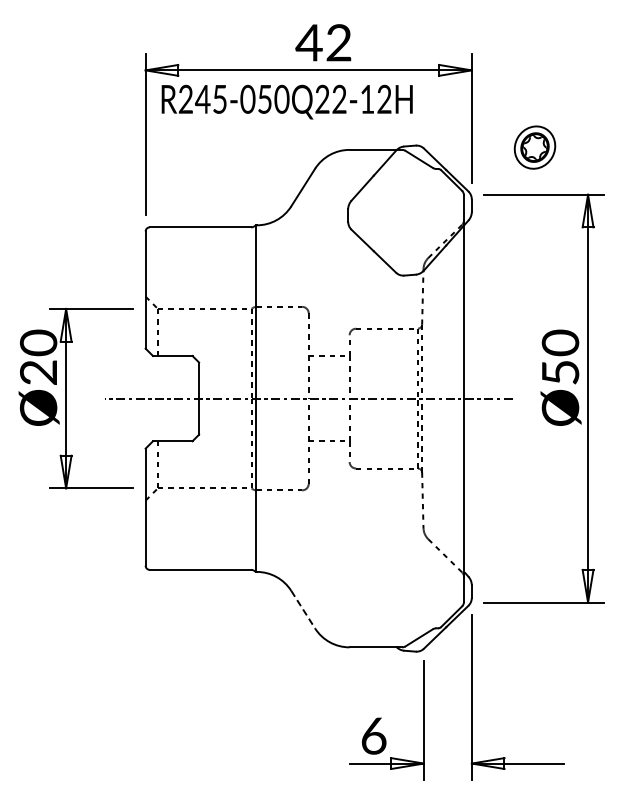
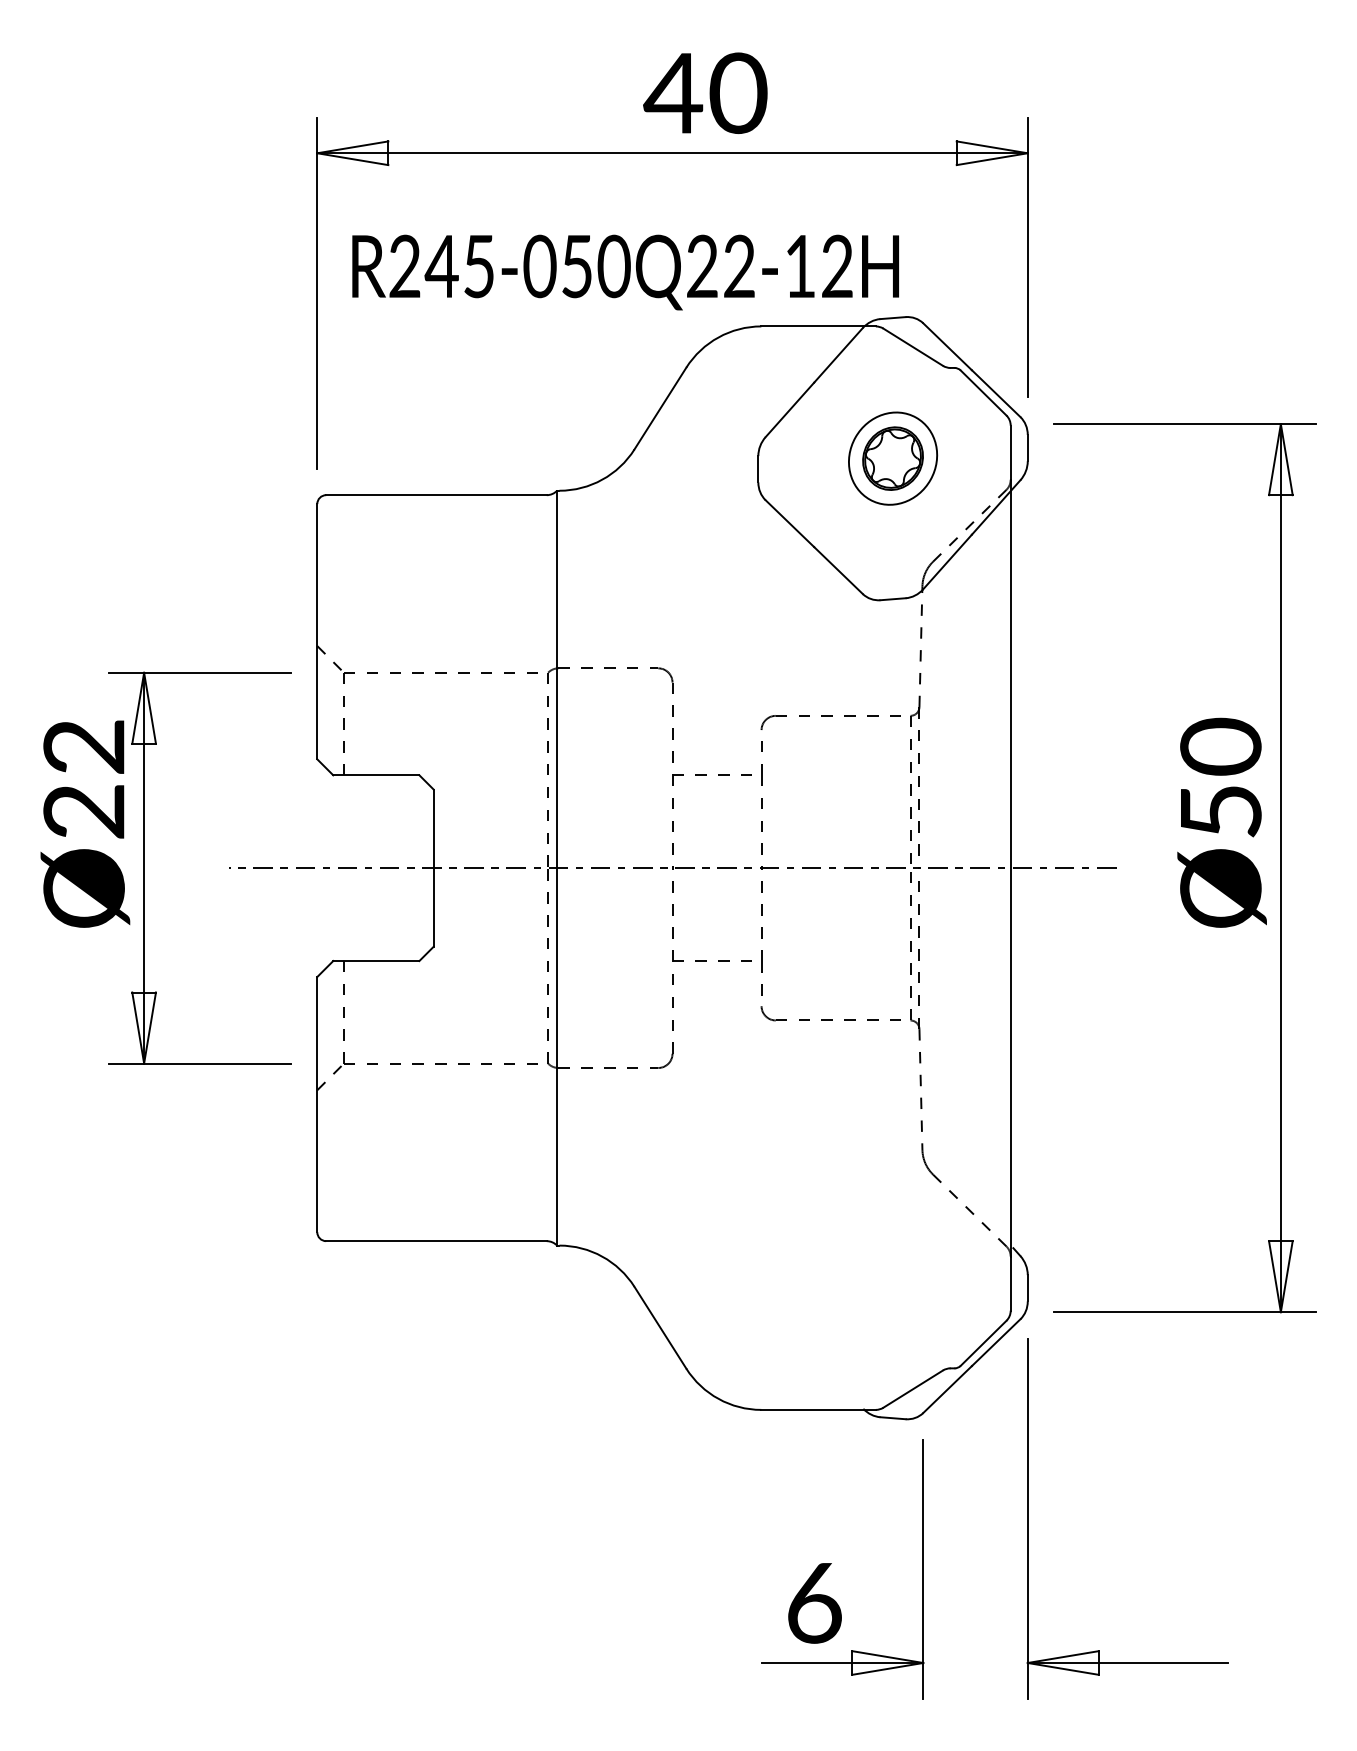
text: (338, 42) -> (737, 92), 42 -> 40
text: (286, 101) -> (624, 271), moved
part: (534, 147) -> (891, 458), moved
text: (38, 342) -> (83, 745), Ø20 -> Ø22
line: (303, 610) -> (661, 1329), dashed -> solid

